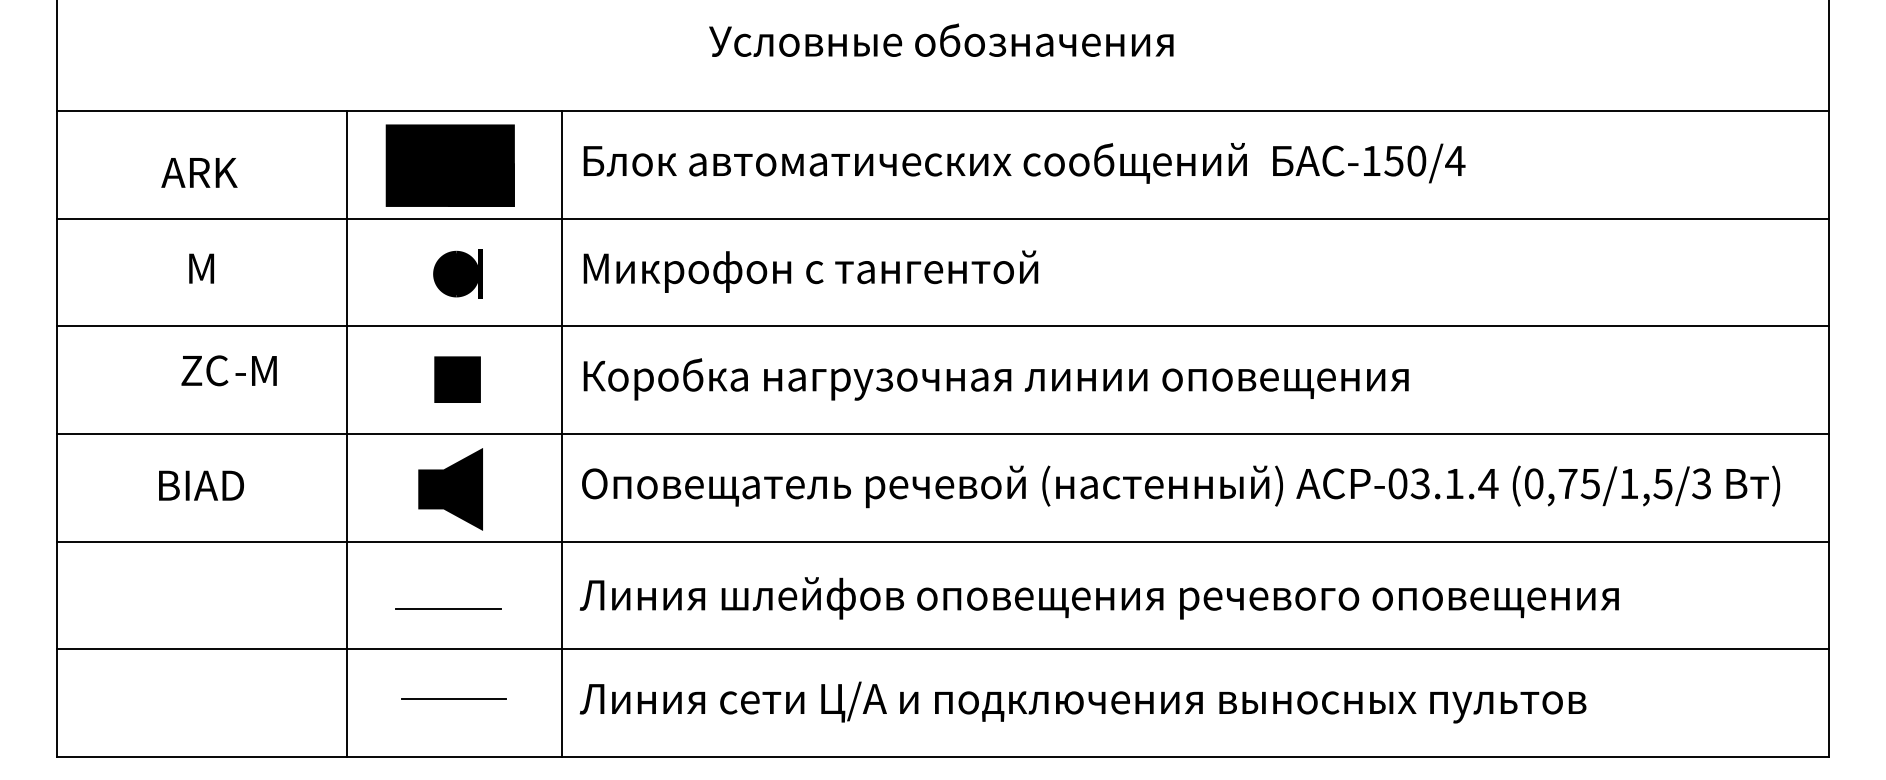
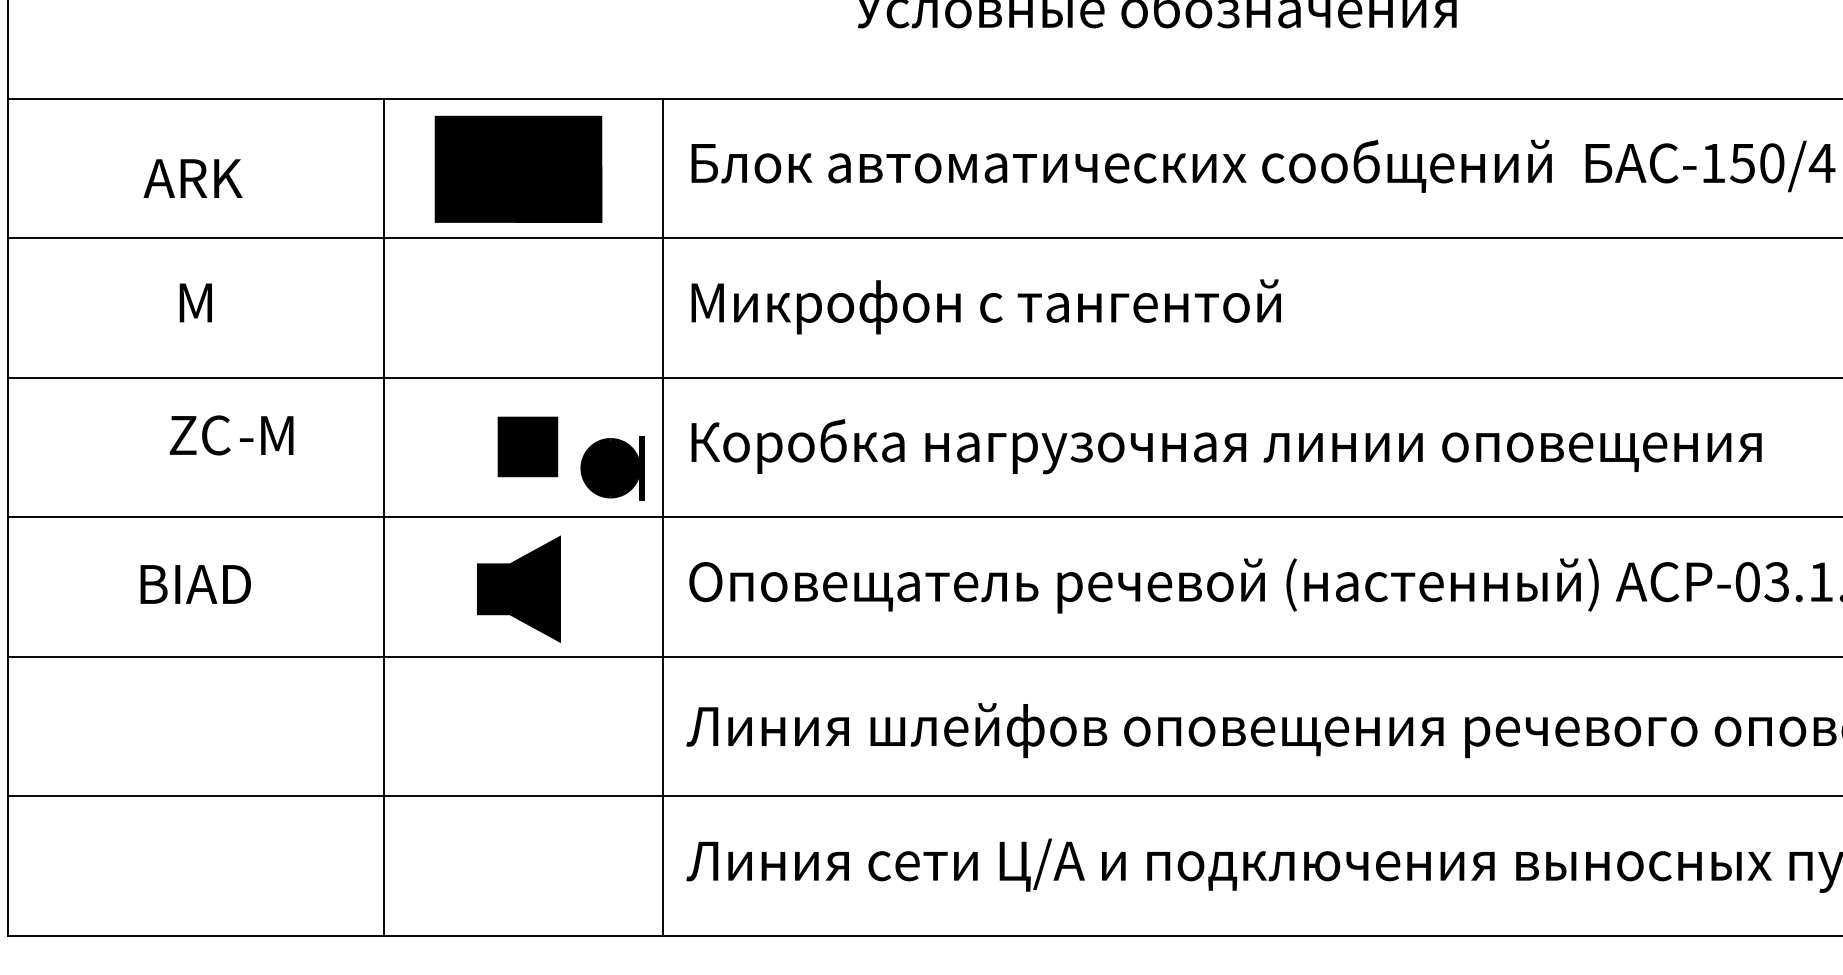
text: (457, 273) -> (612, 467), moved
line: (447, 608) -> (514, 743), removed
line: (454, 699) -> (523, 861), removed

